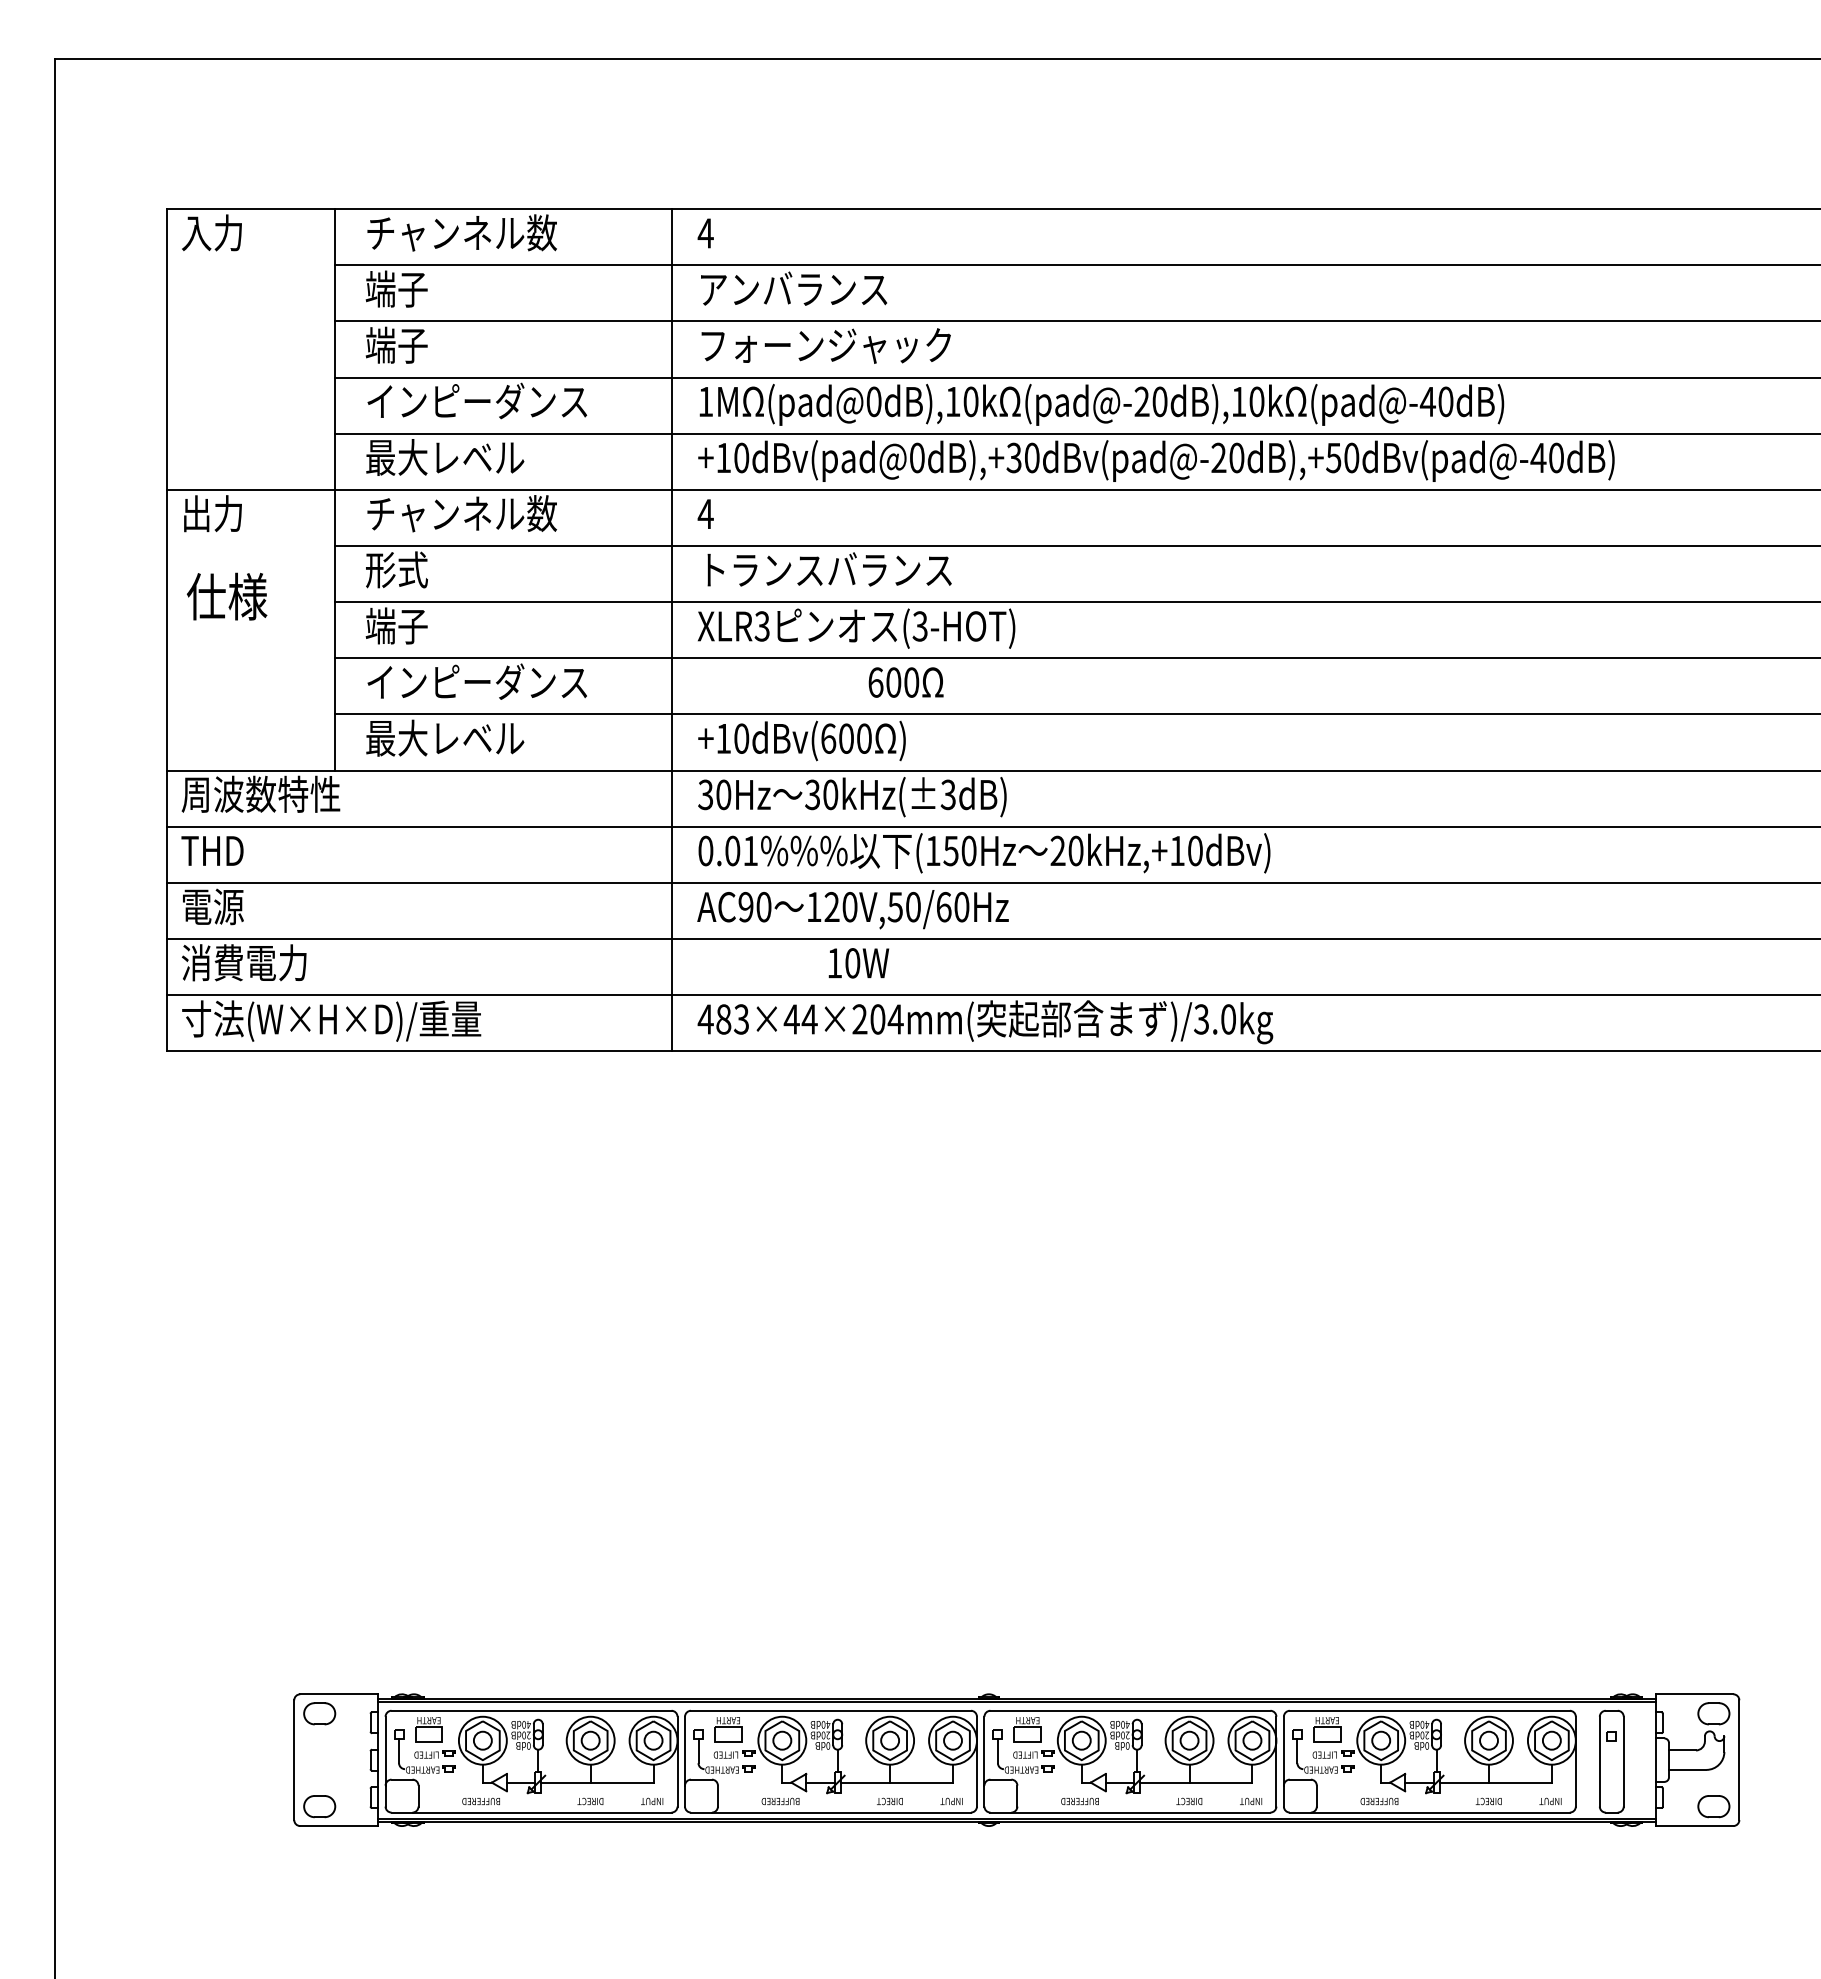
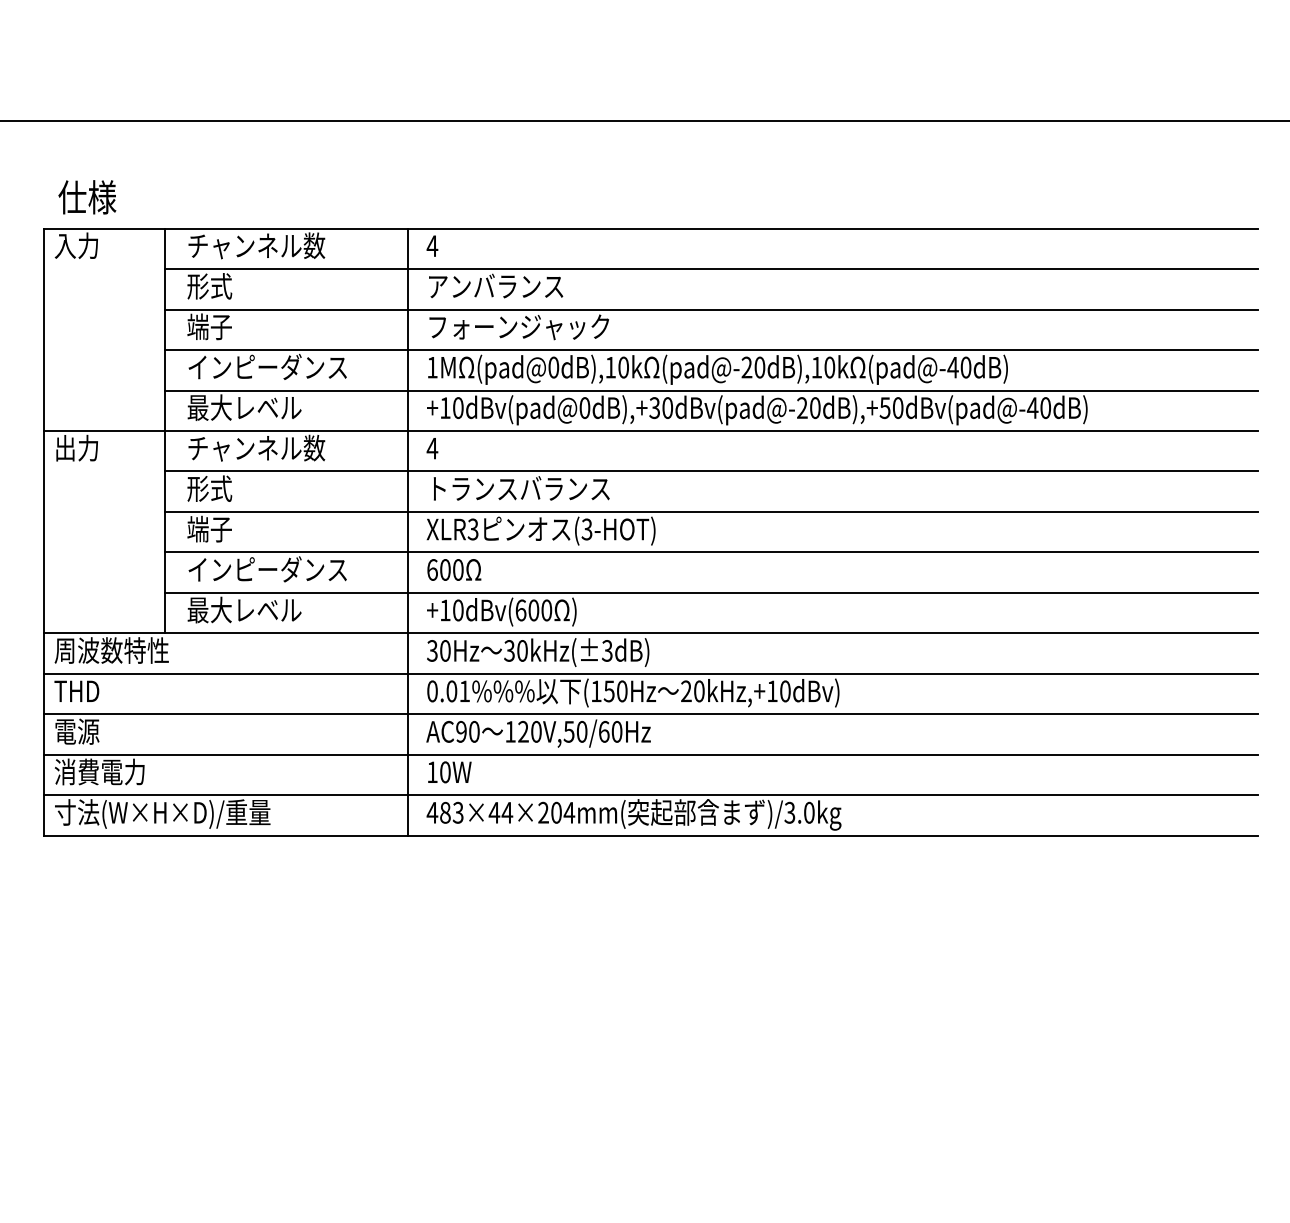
text: (396, 288) -> (209, 285), 端子 -> 形式
text: (226, 596) -> (86, 197), moved
text: (905, 682) -> (453, 569), moved
text: (858, 963) -> (449, 772), moved

